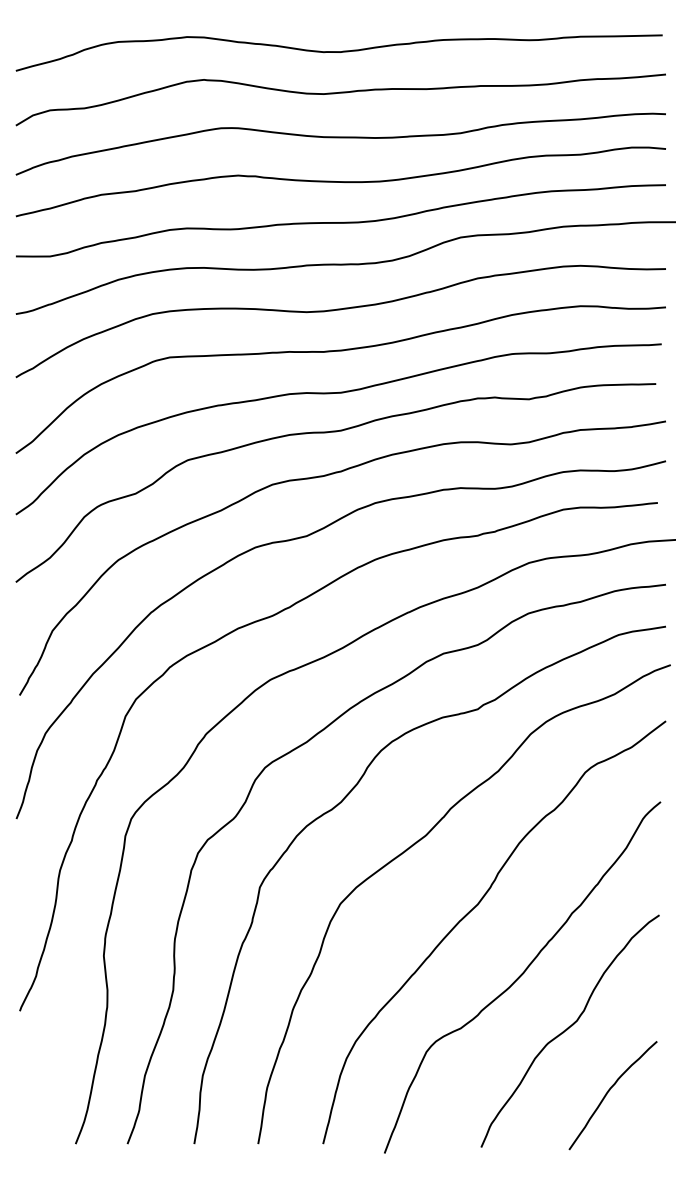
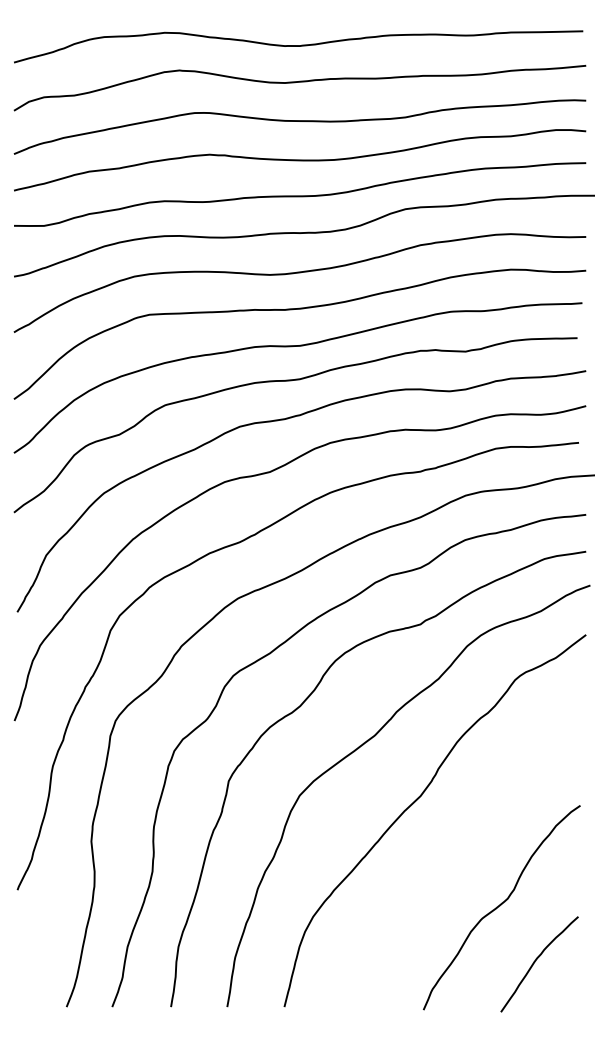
curve: (521, 976) -> (458, 859), removed

